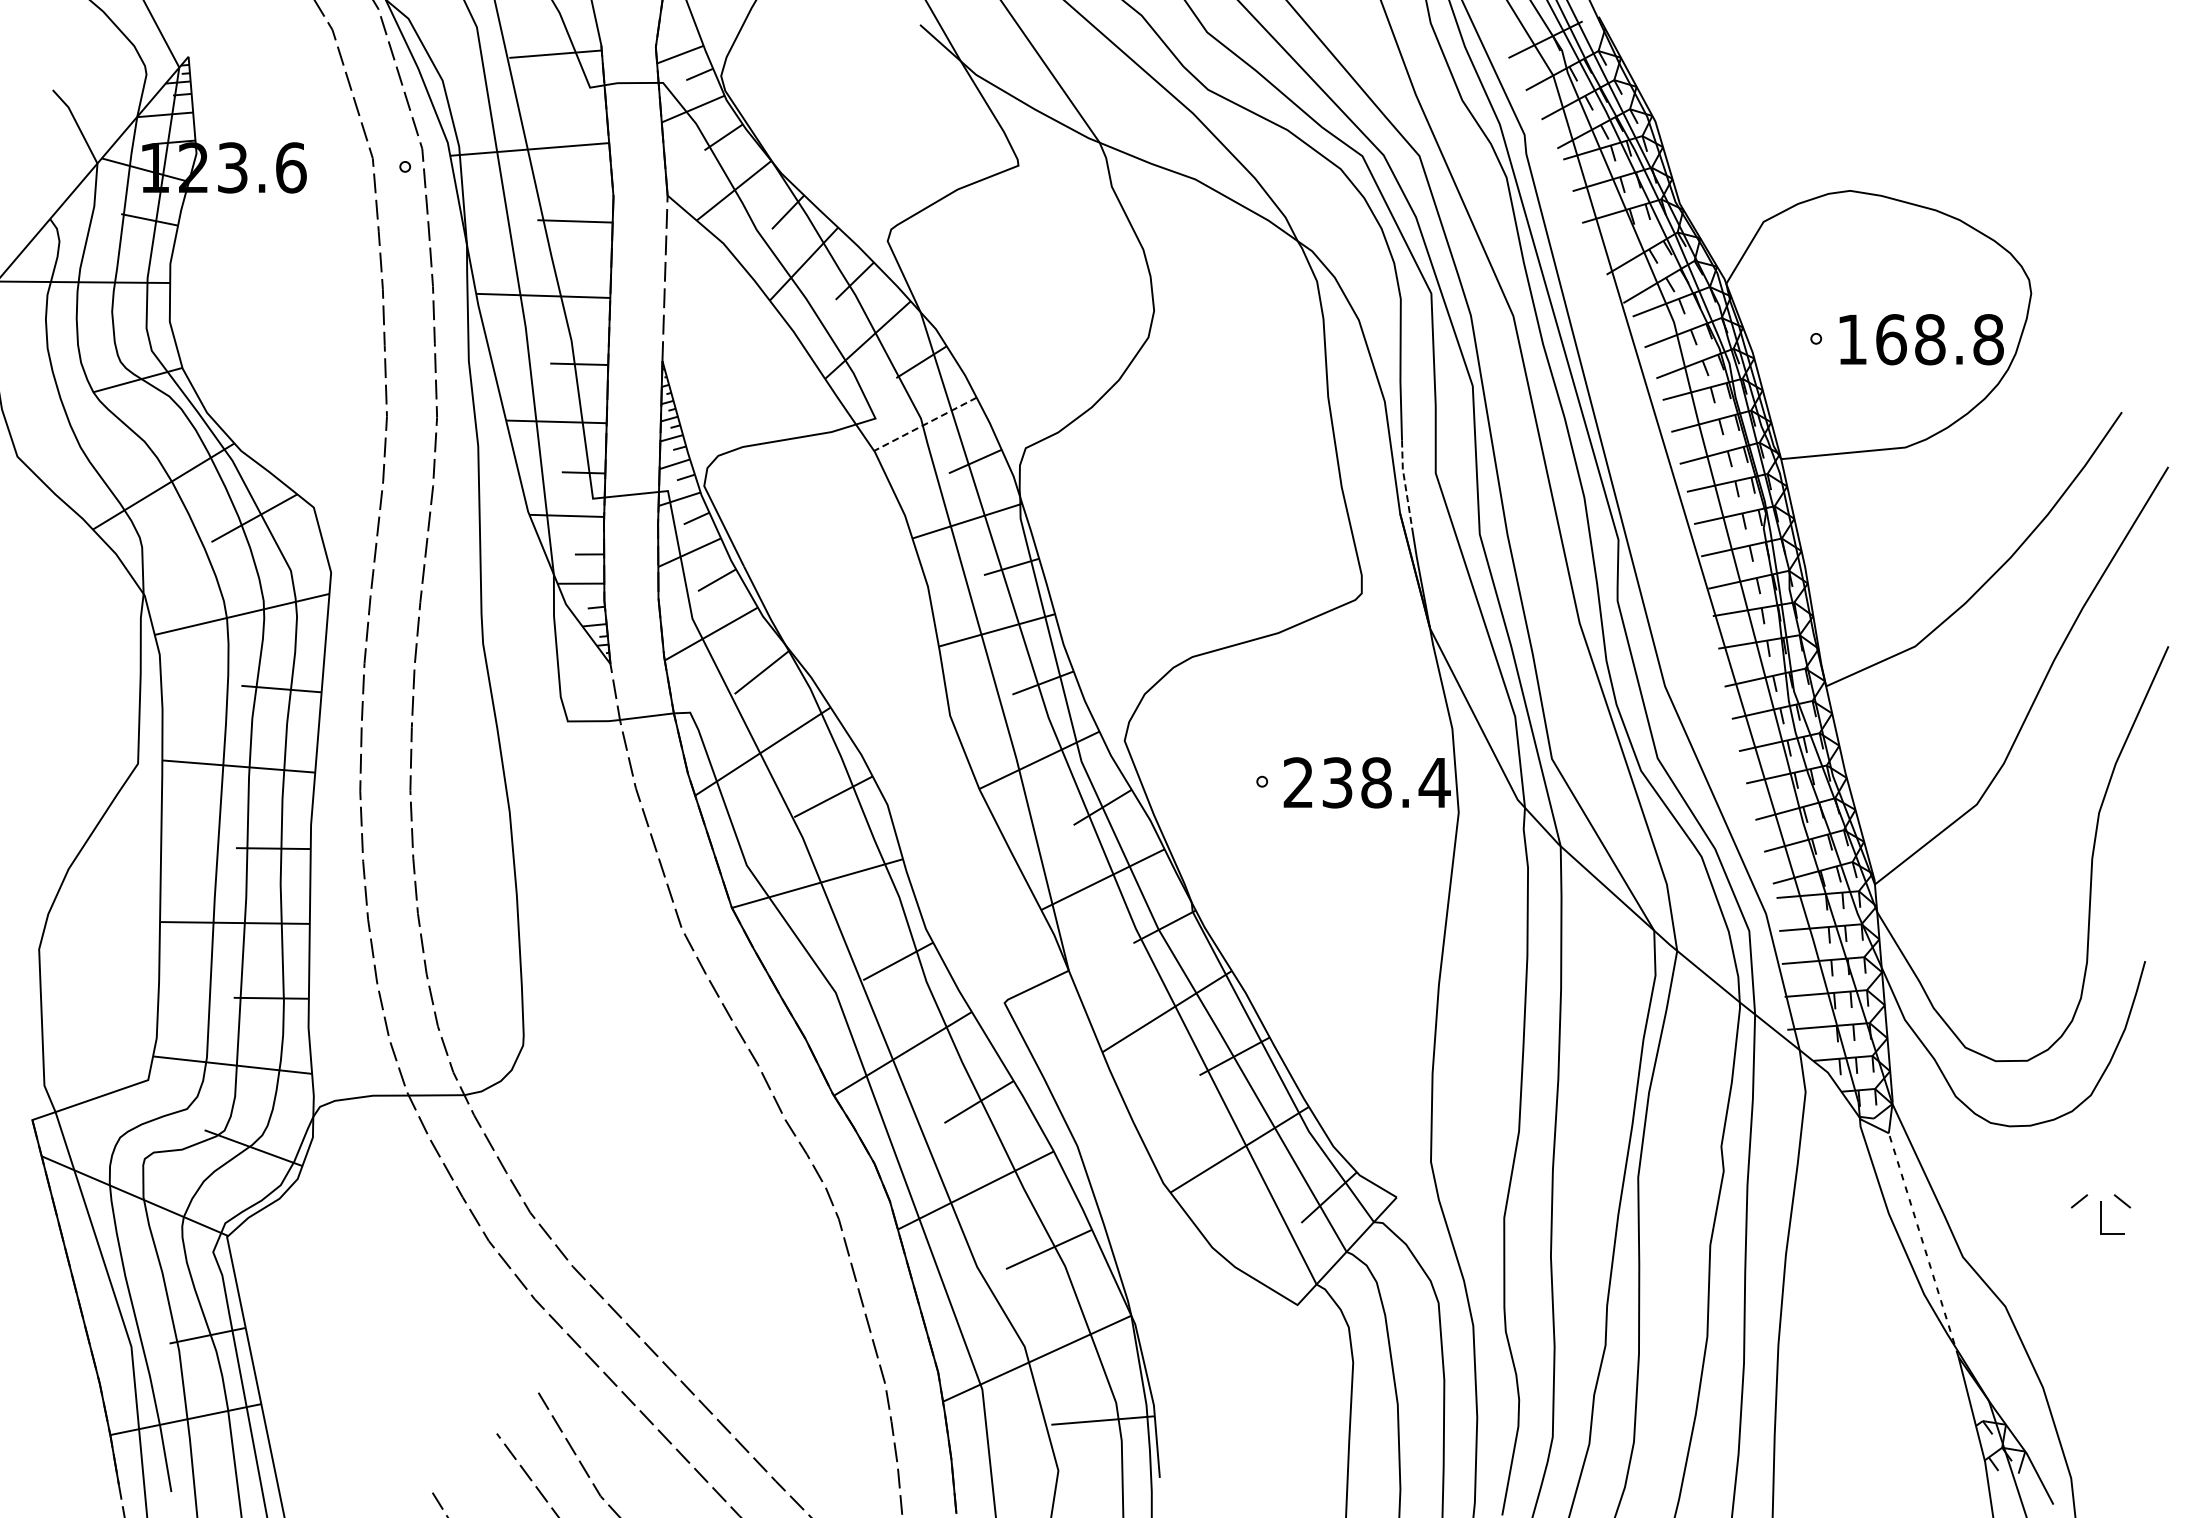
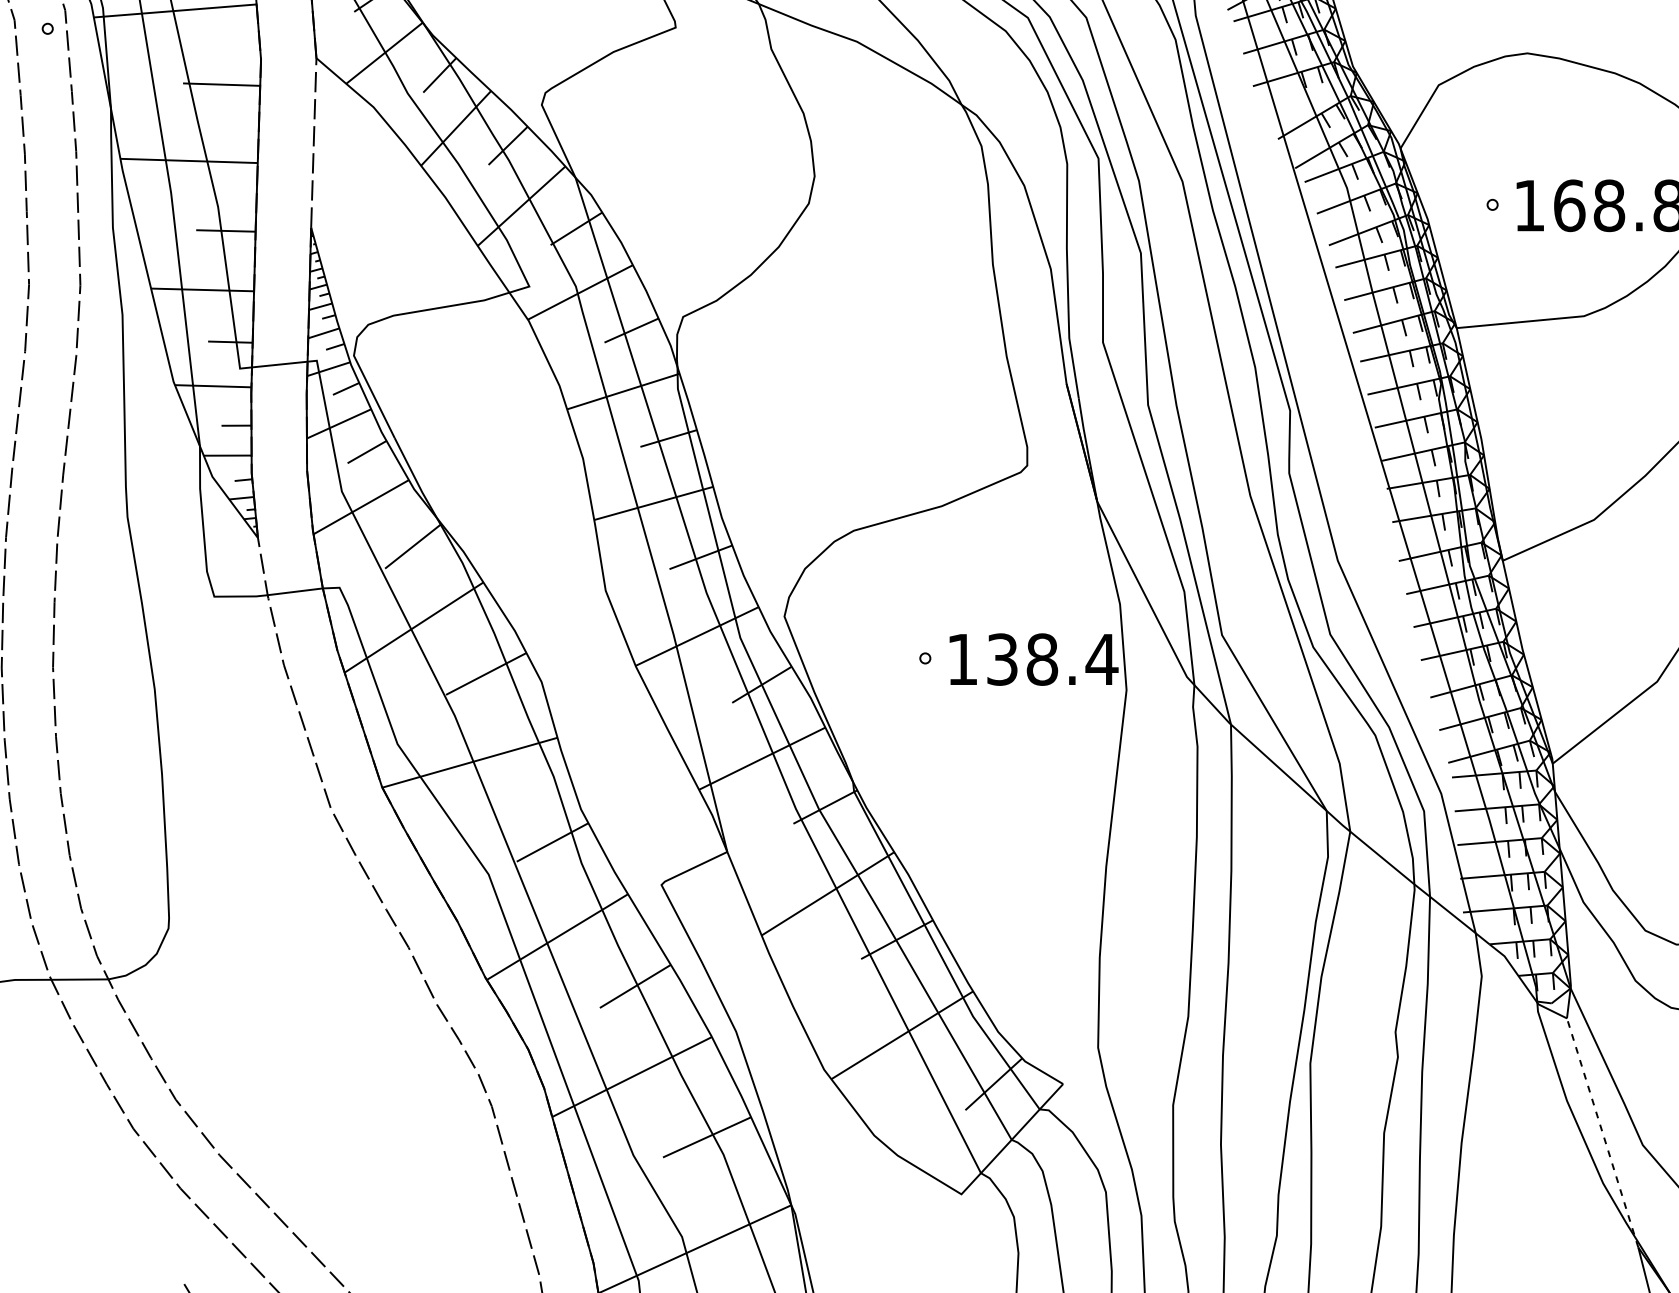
line: (925, 424) -> (580, 292), dashed -> solid
line: (1405, 483) -> (1072, 353), dashed -> solid
text: (1297, 782) -> (961, 659), 238.4 -> 138.4

